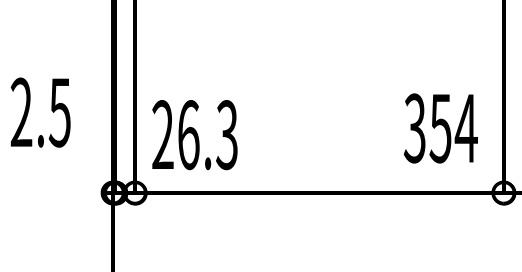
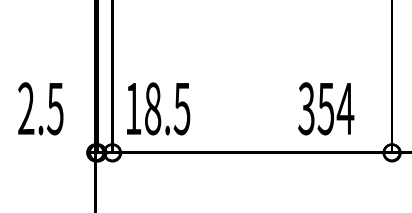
text: (40, 112) -> (40, 108), moved
text: (441, 128) -> (326, 108), moved
text: (194, 134) -> (157, 108), 26.3 -> 18.5

